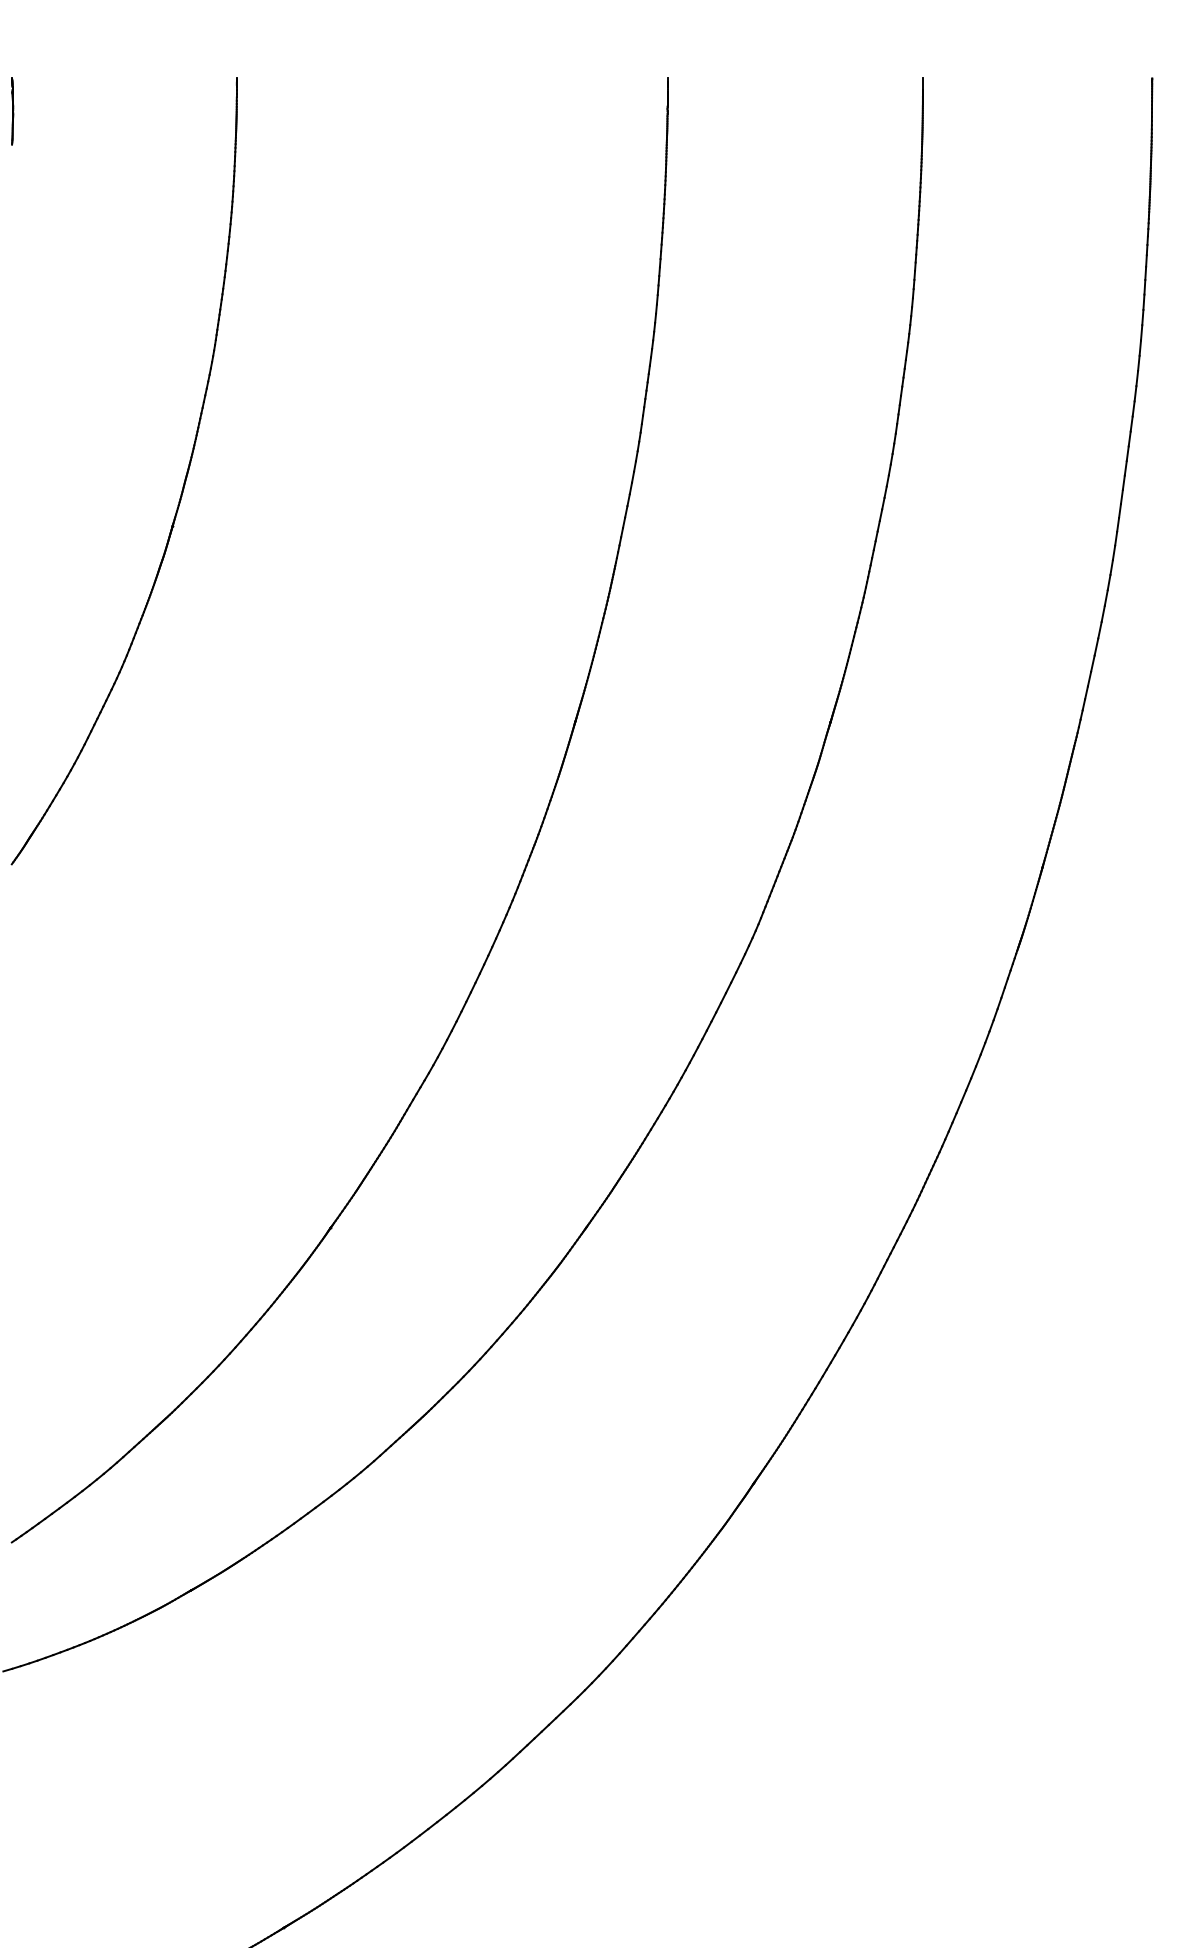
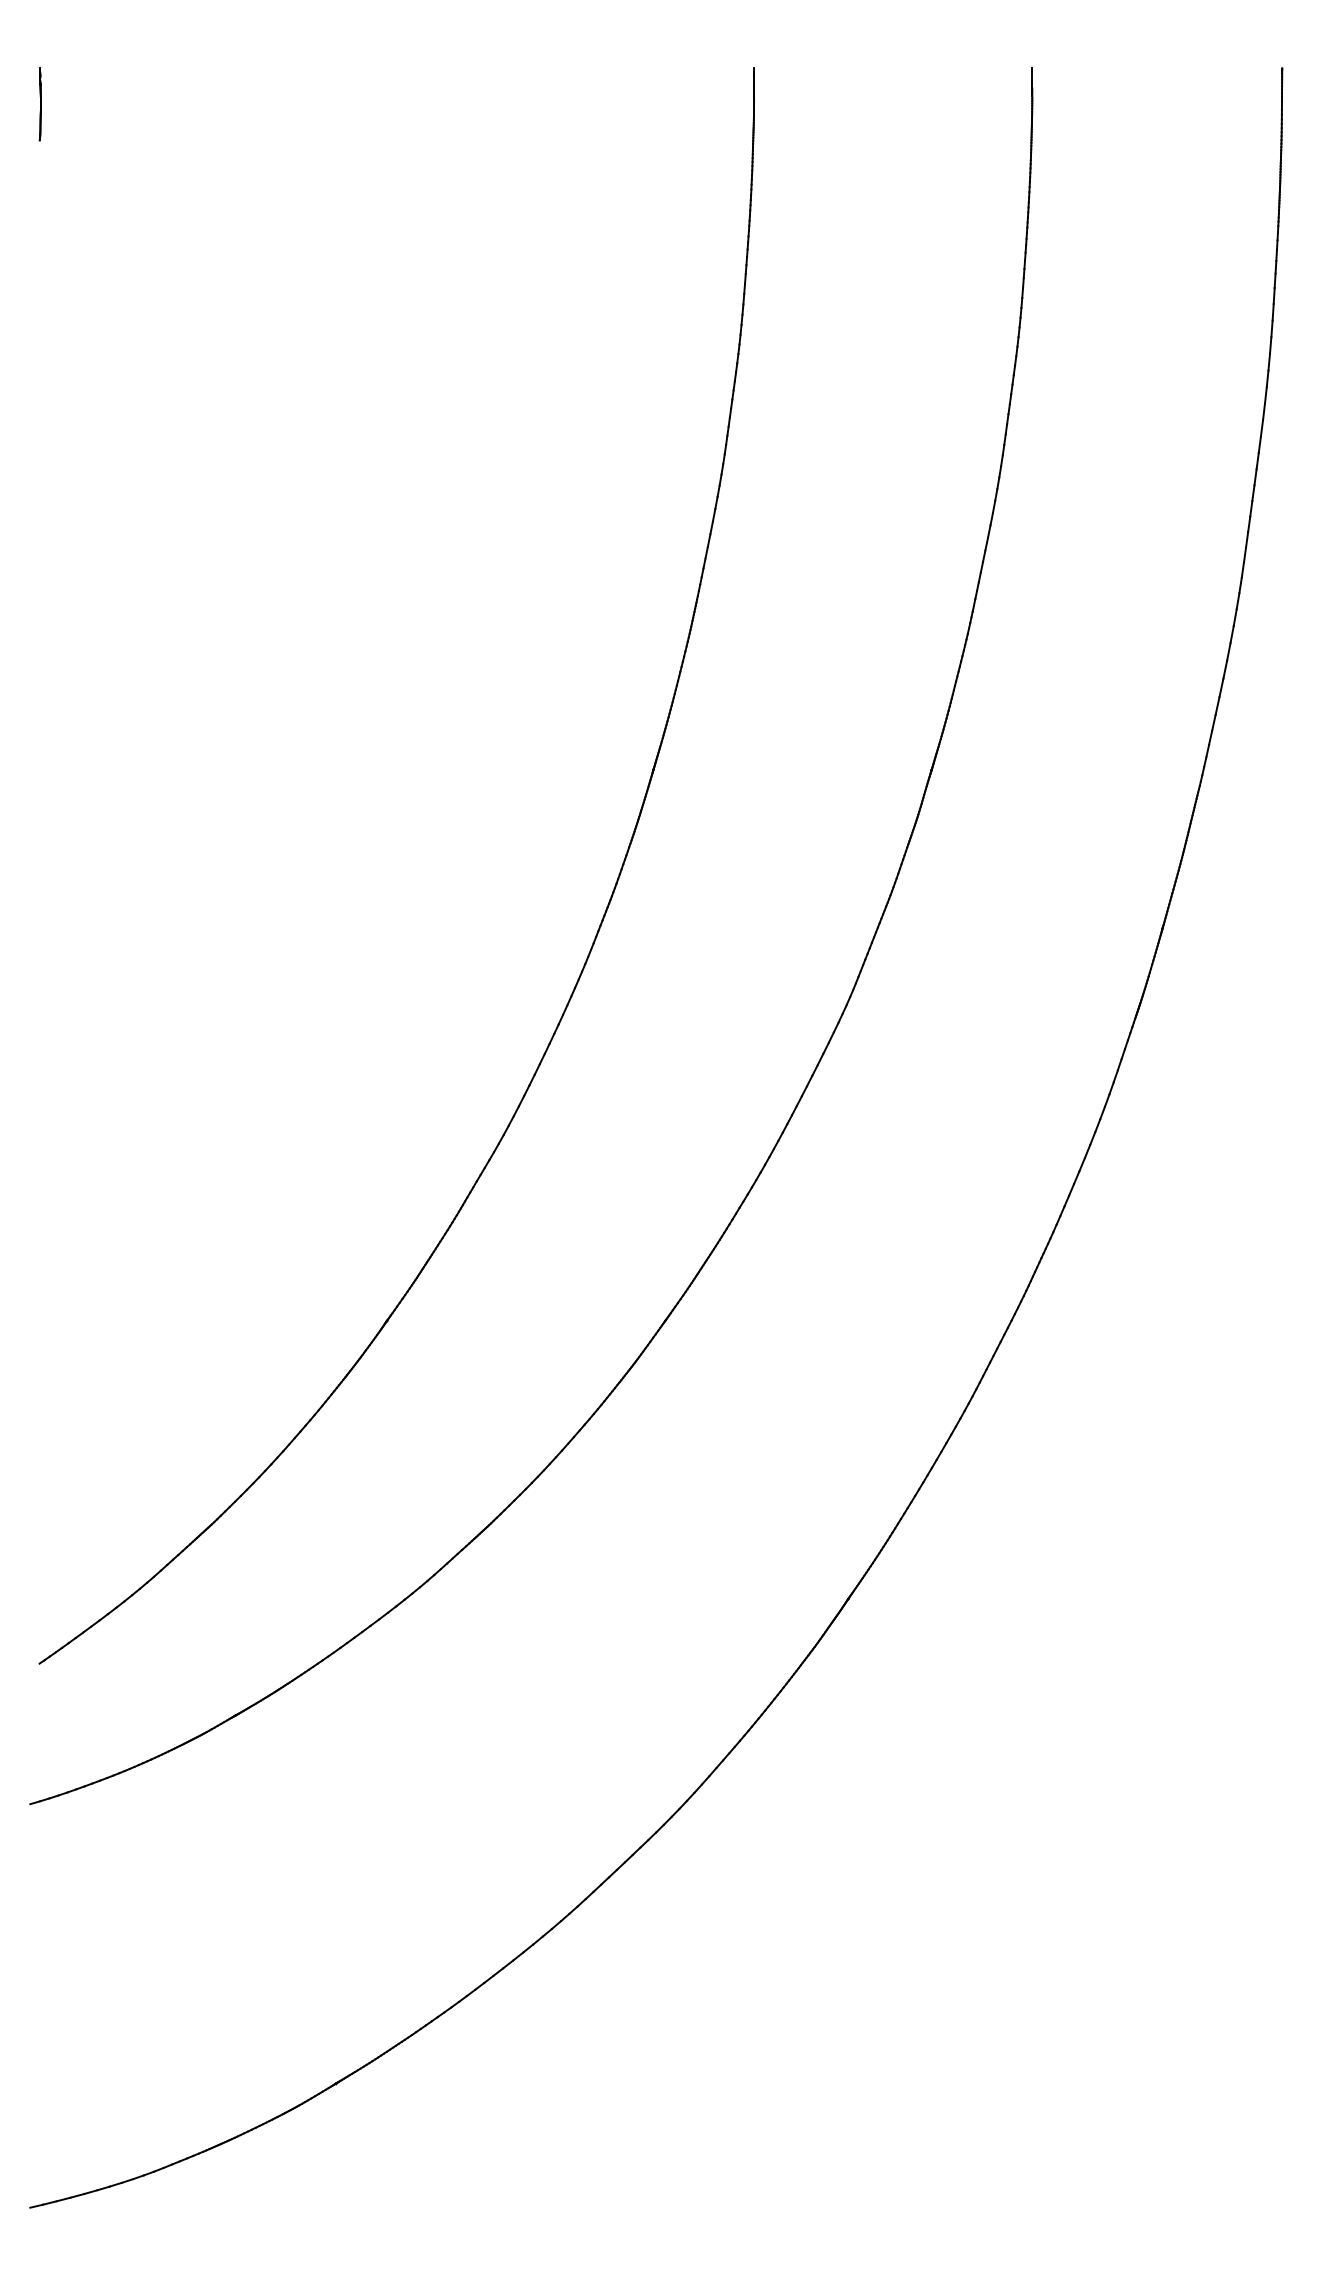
part: (182, 486) -> (225, 513), removed

